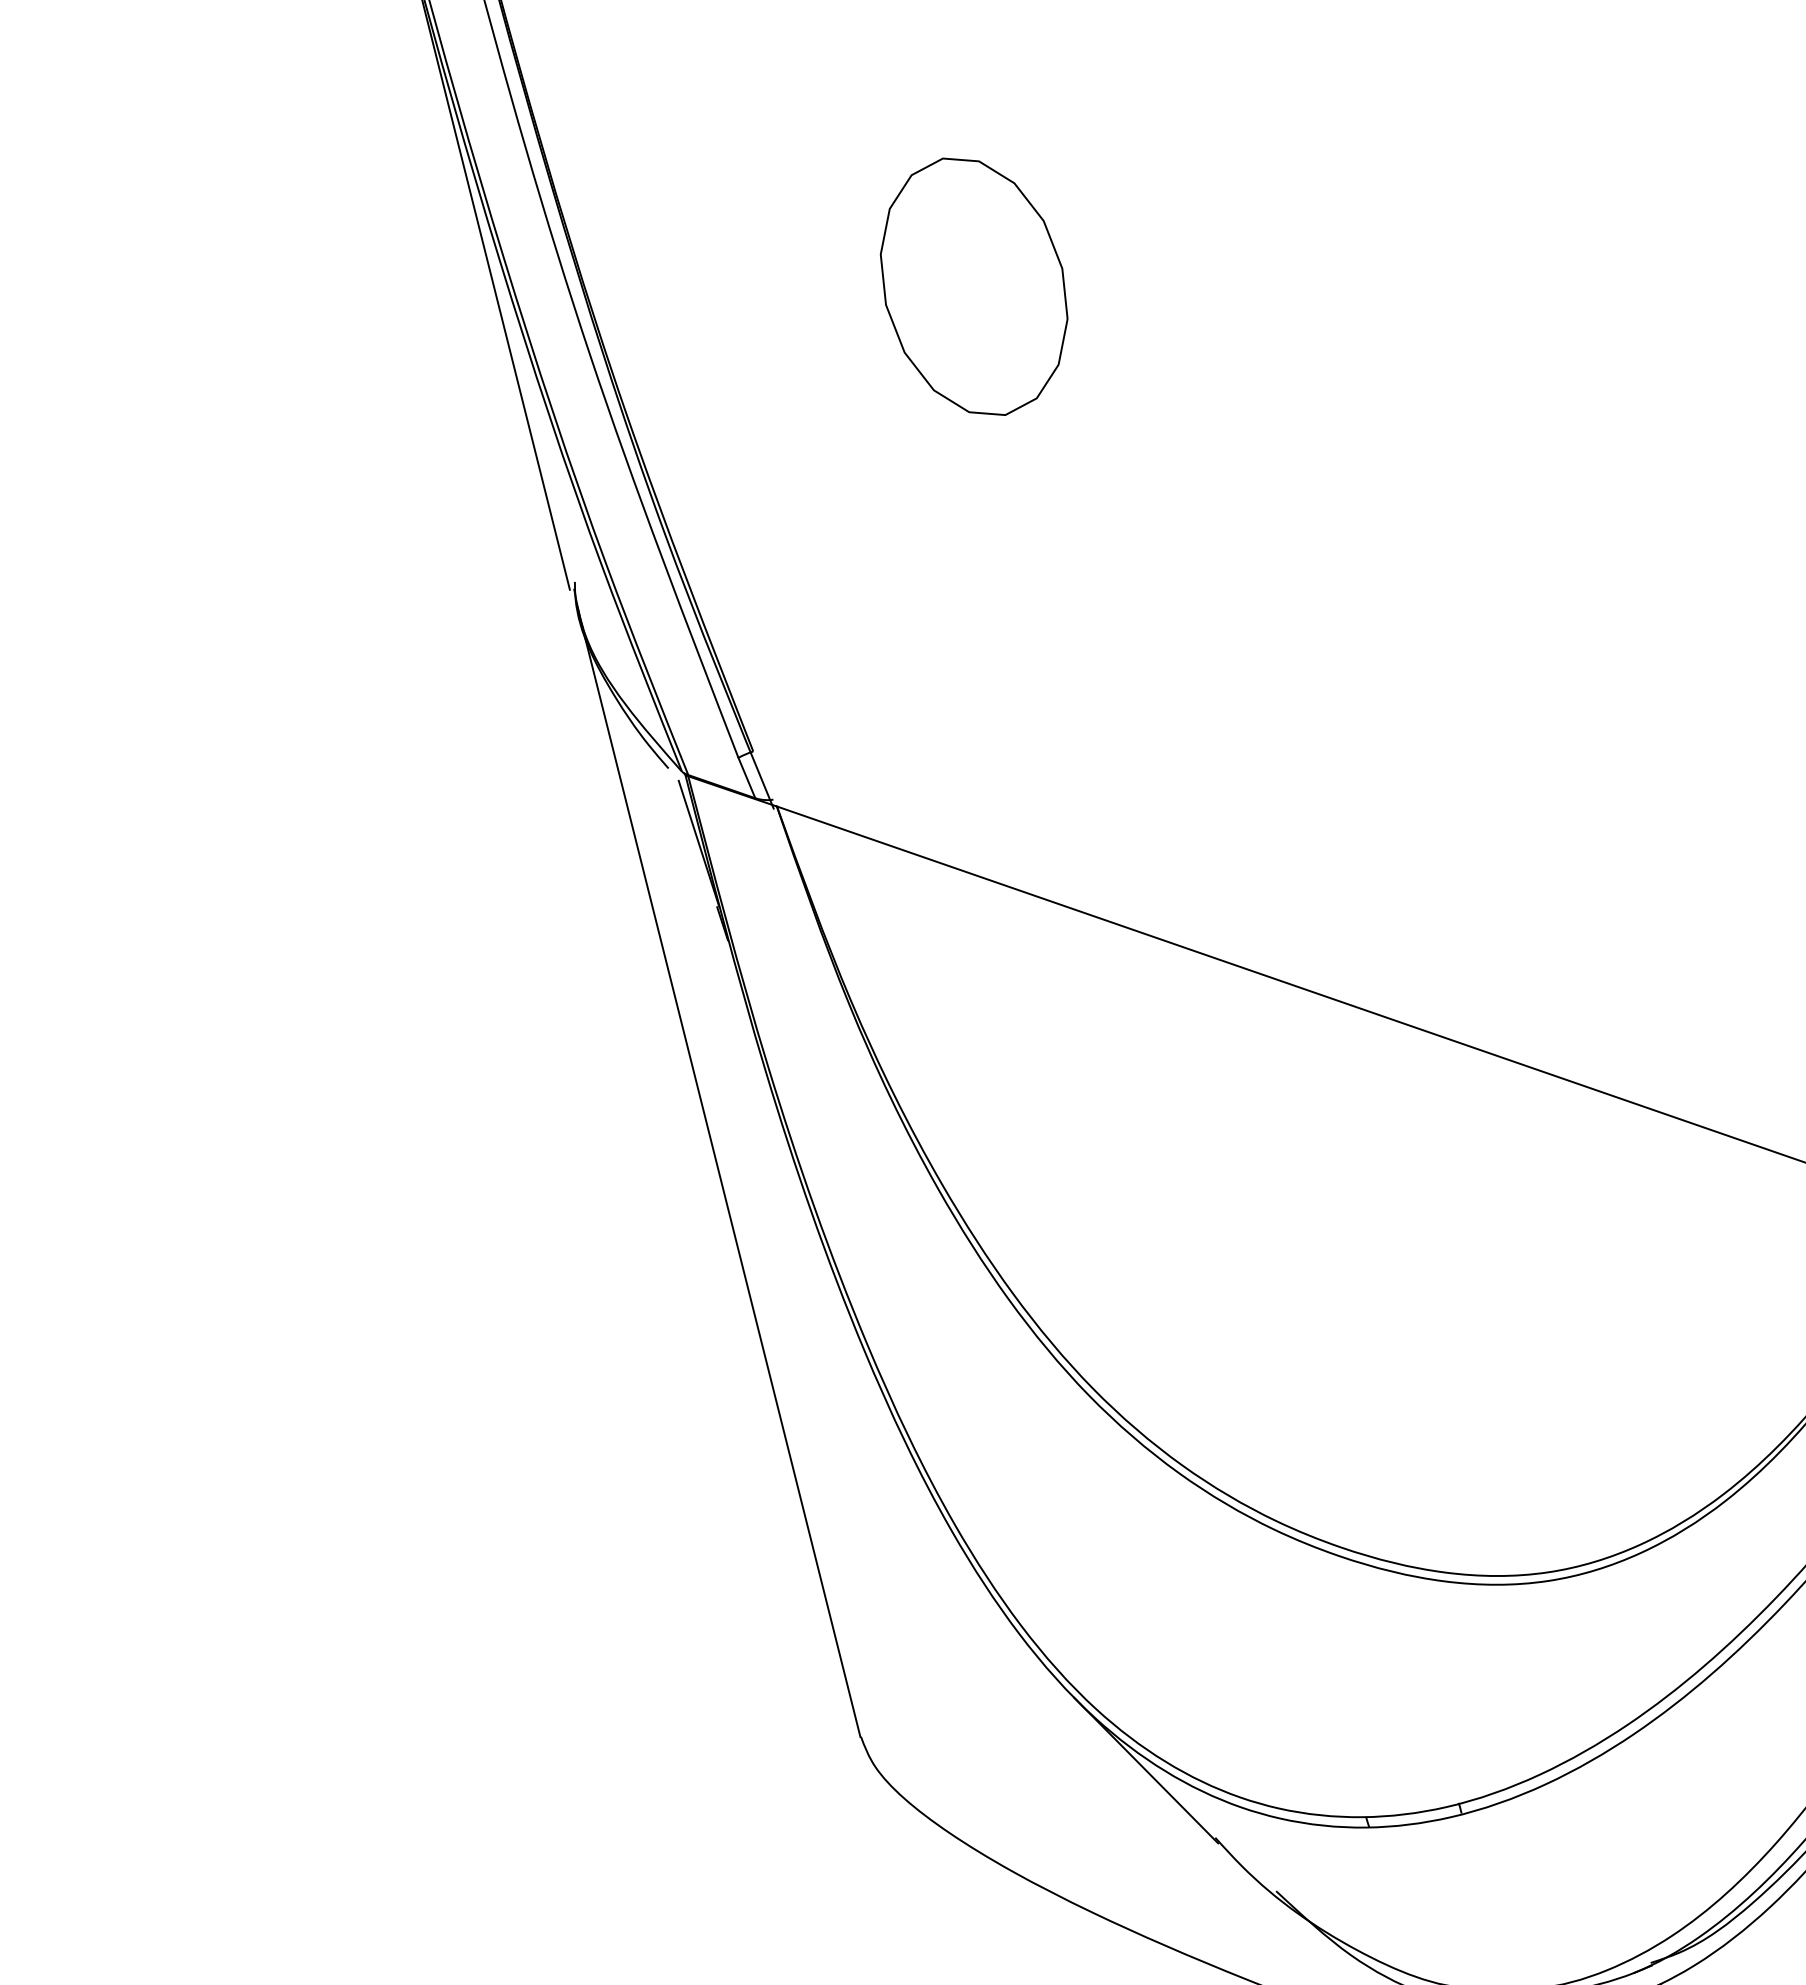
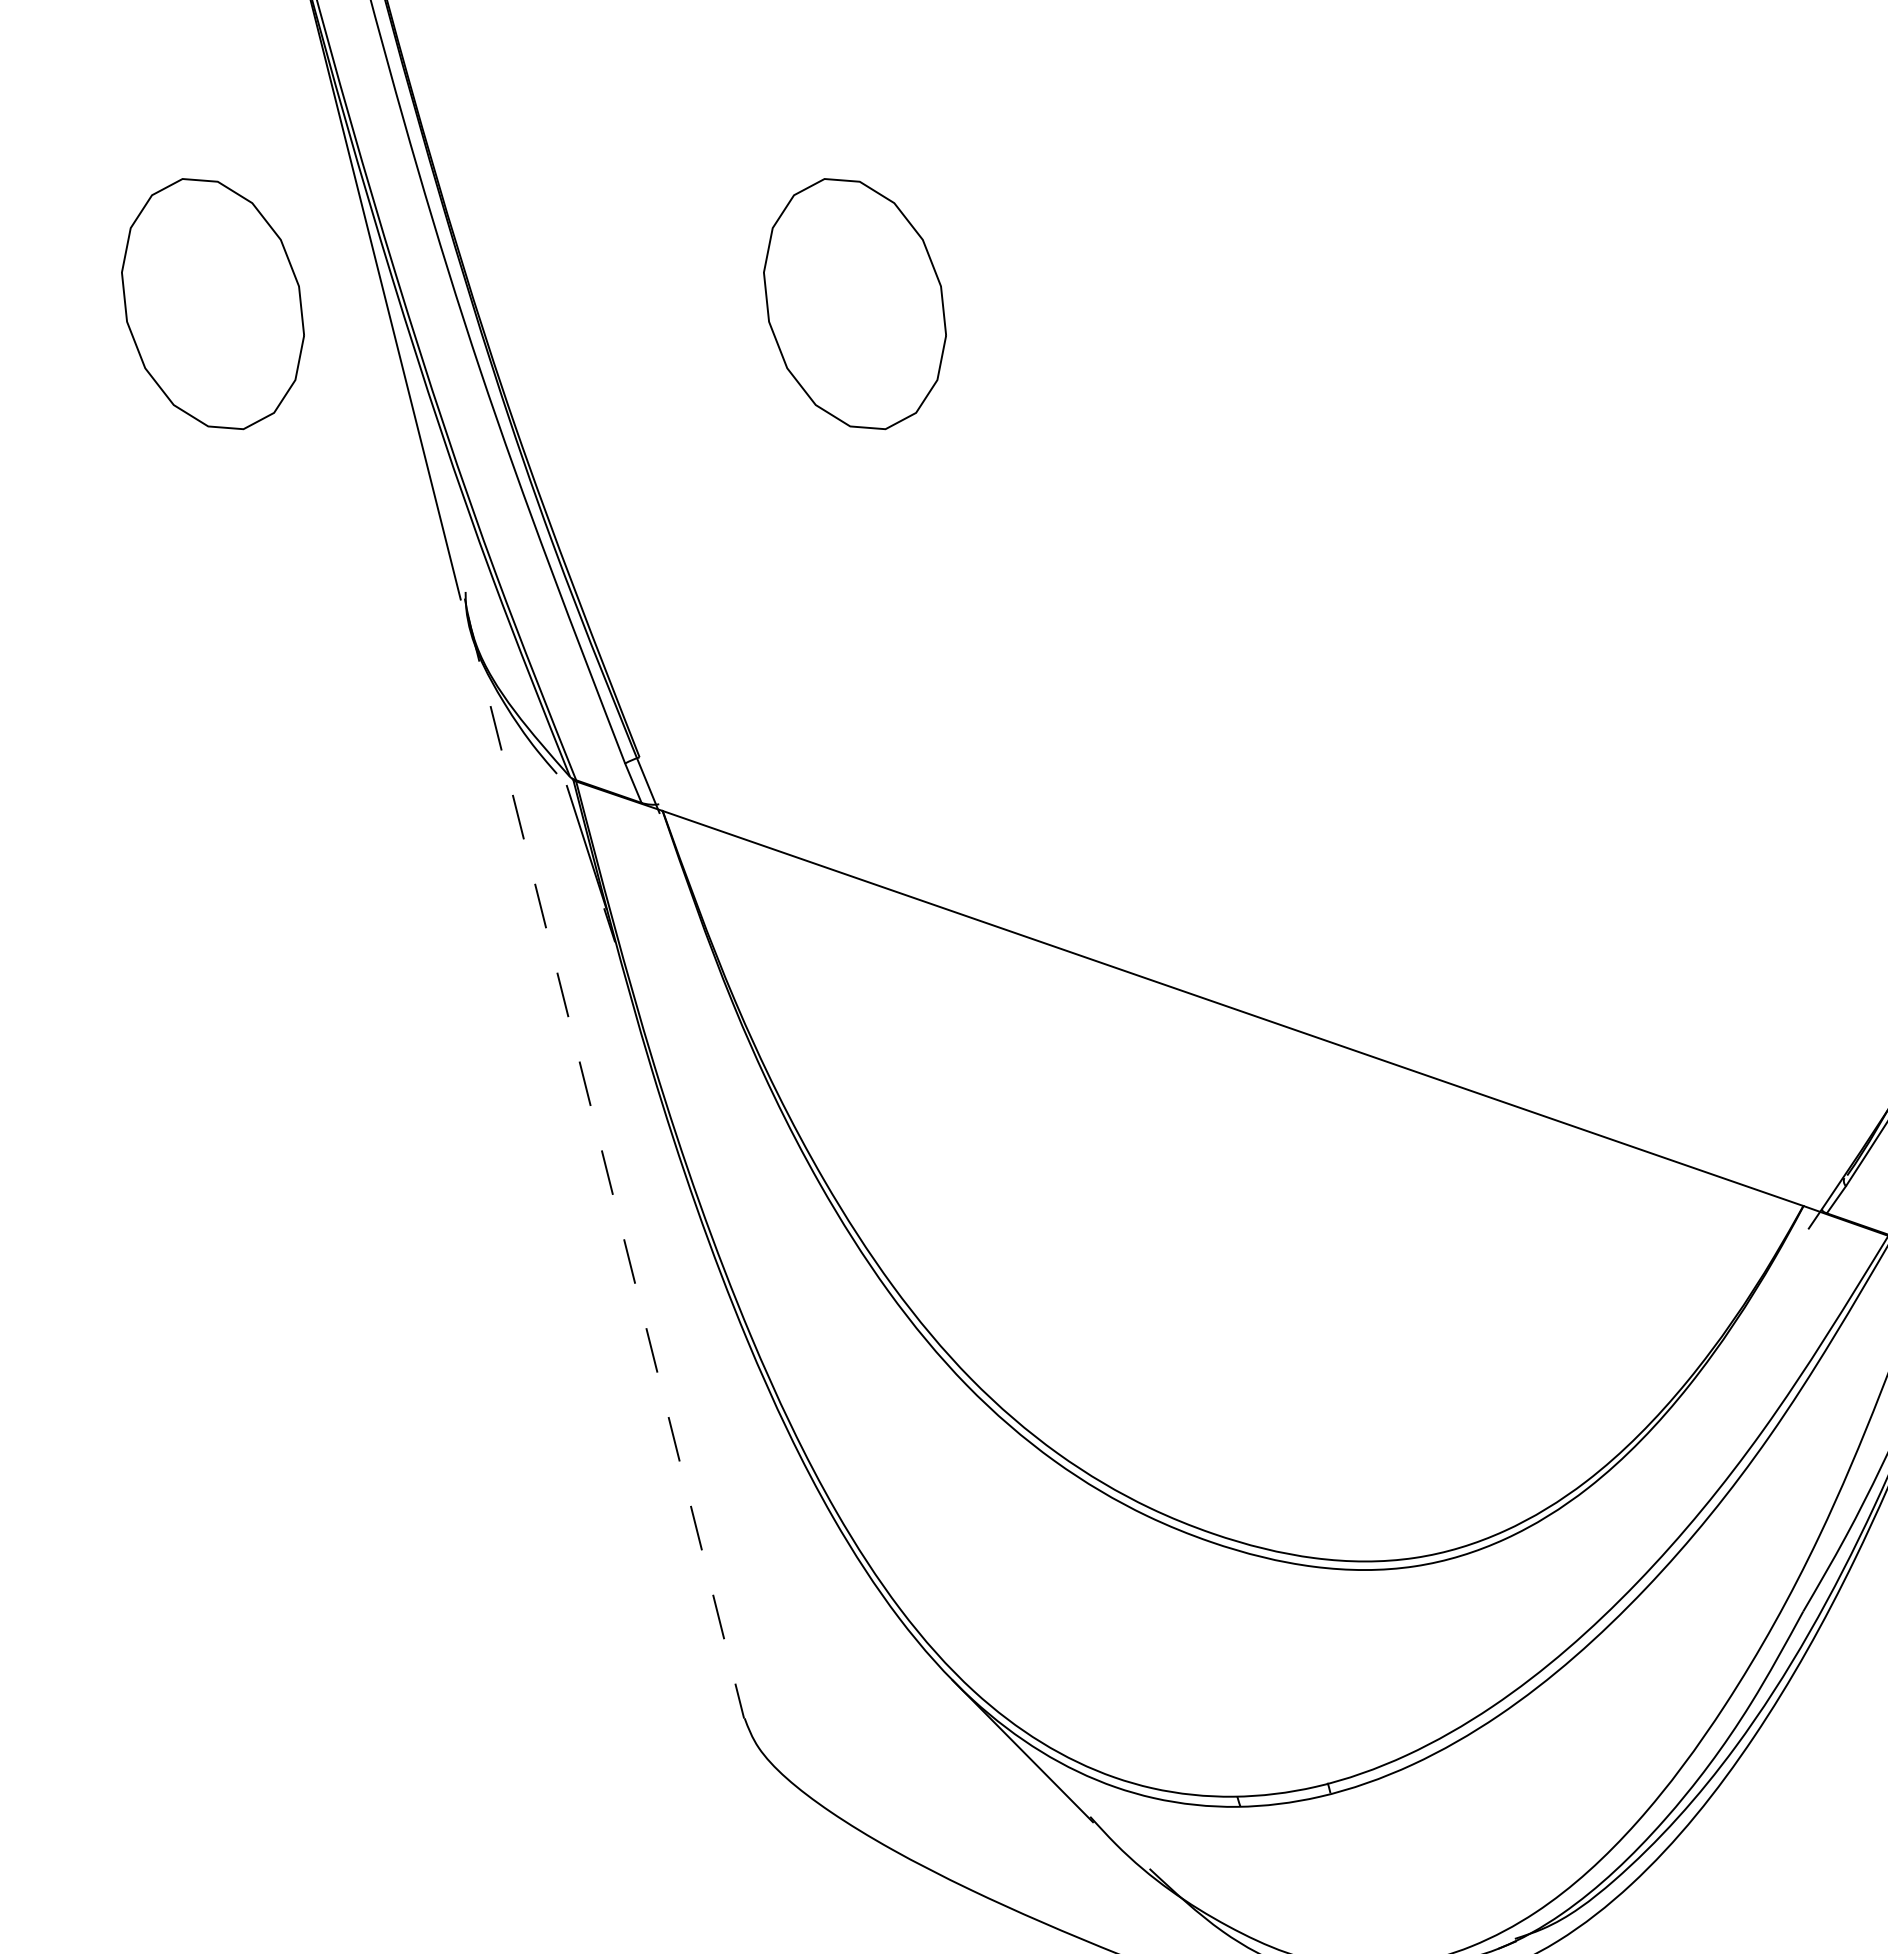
part: (315, 287) -> (212, 304), added
line: (719, 1172) -> (606, 1167), solid -> dashed

